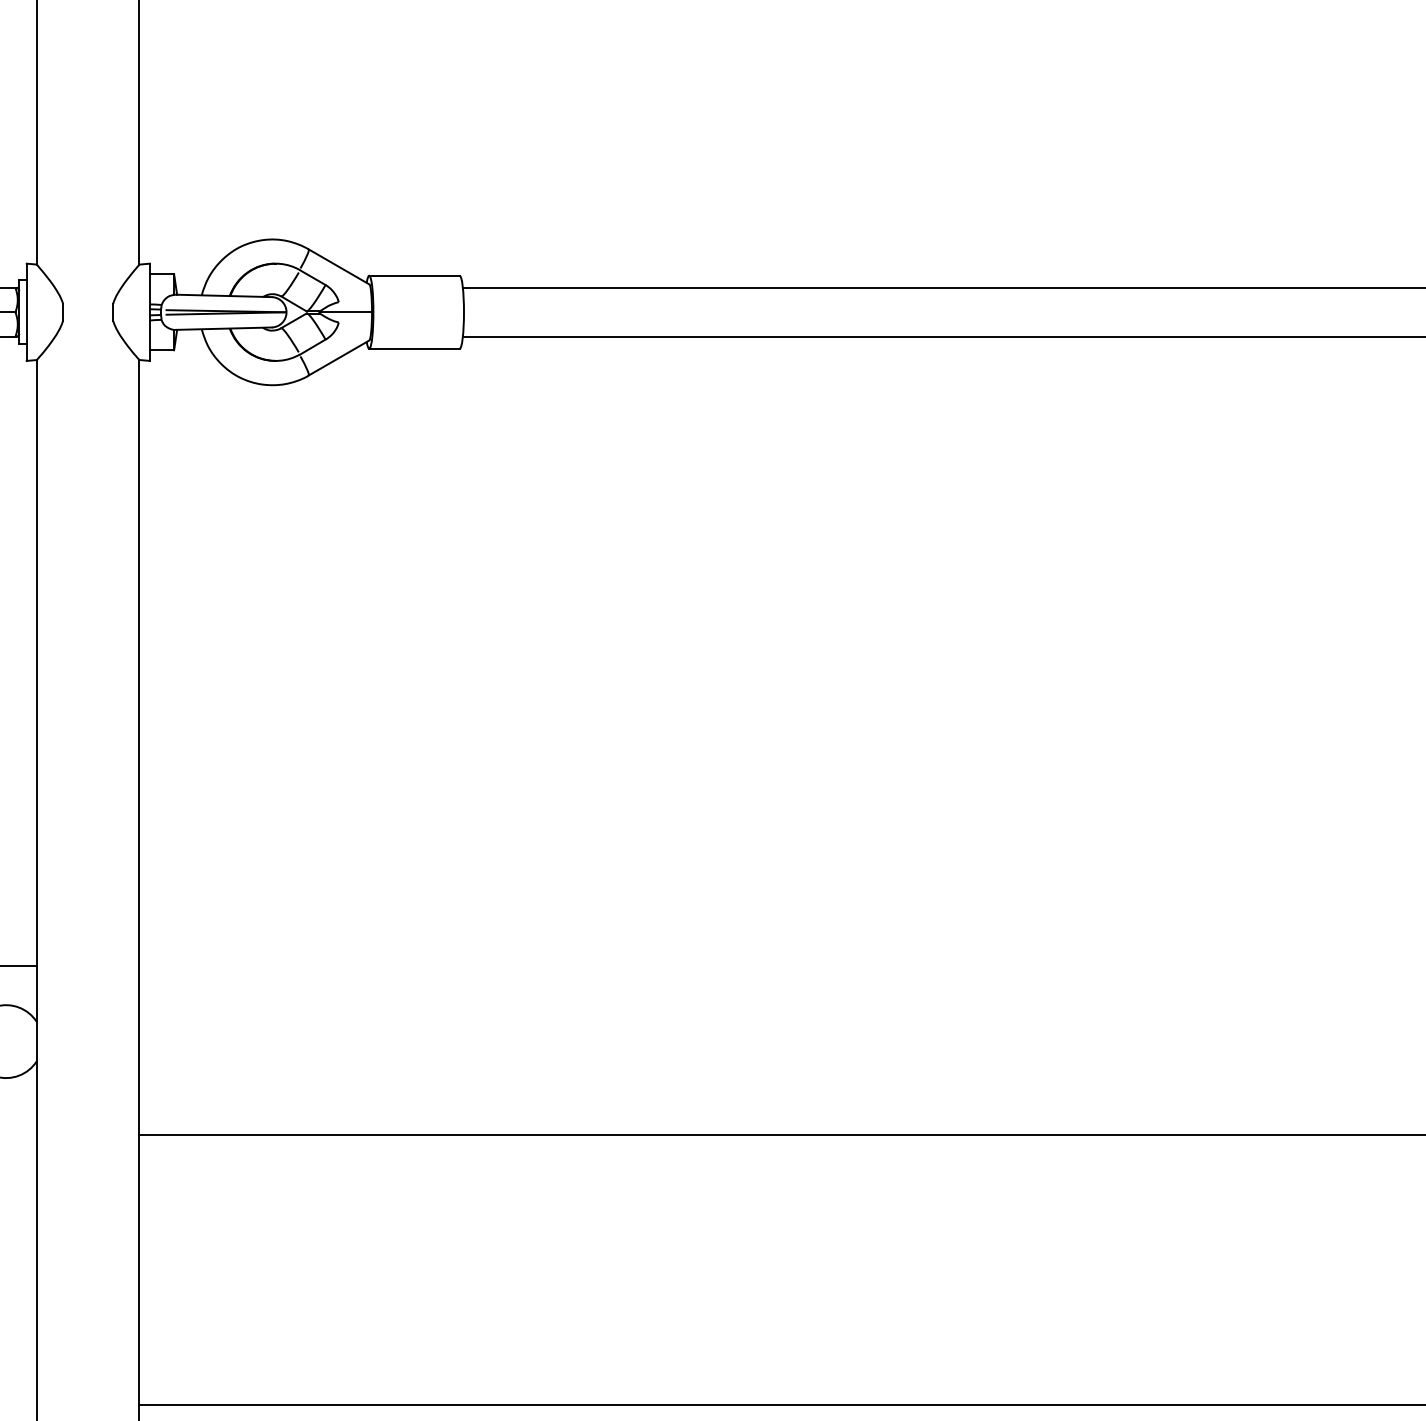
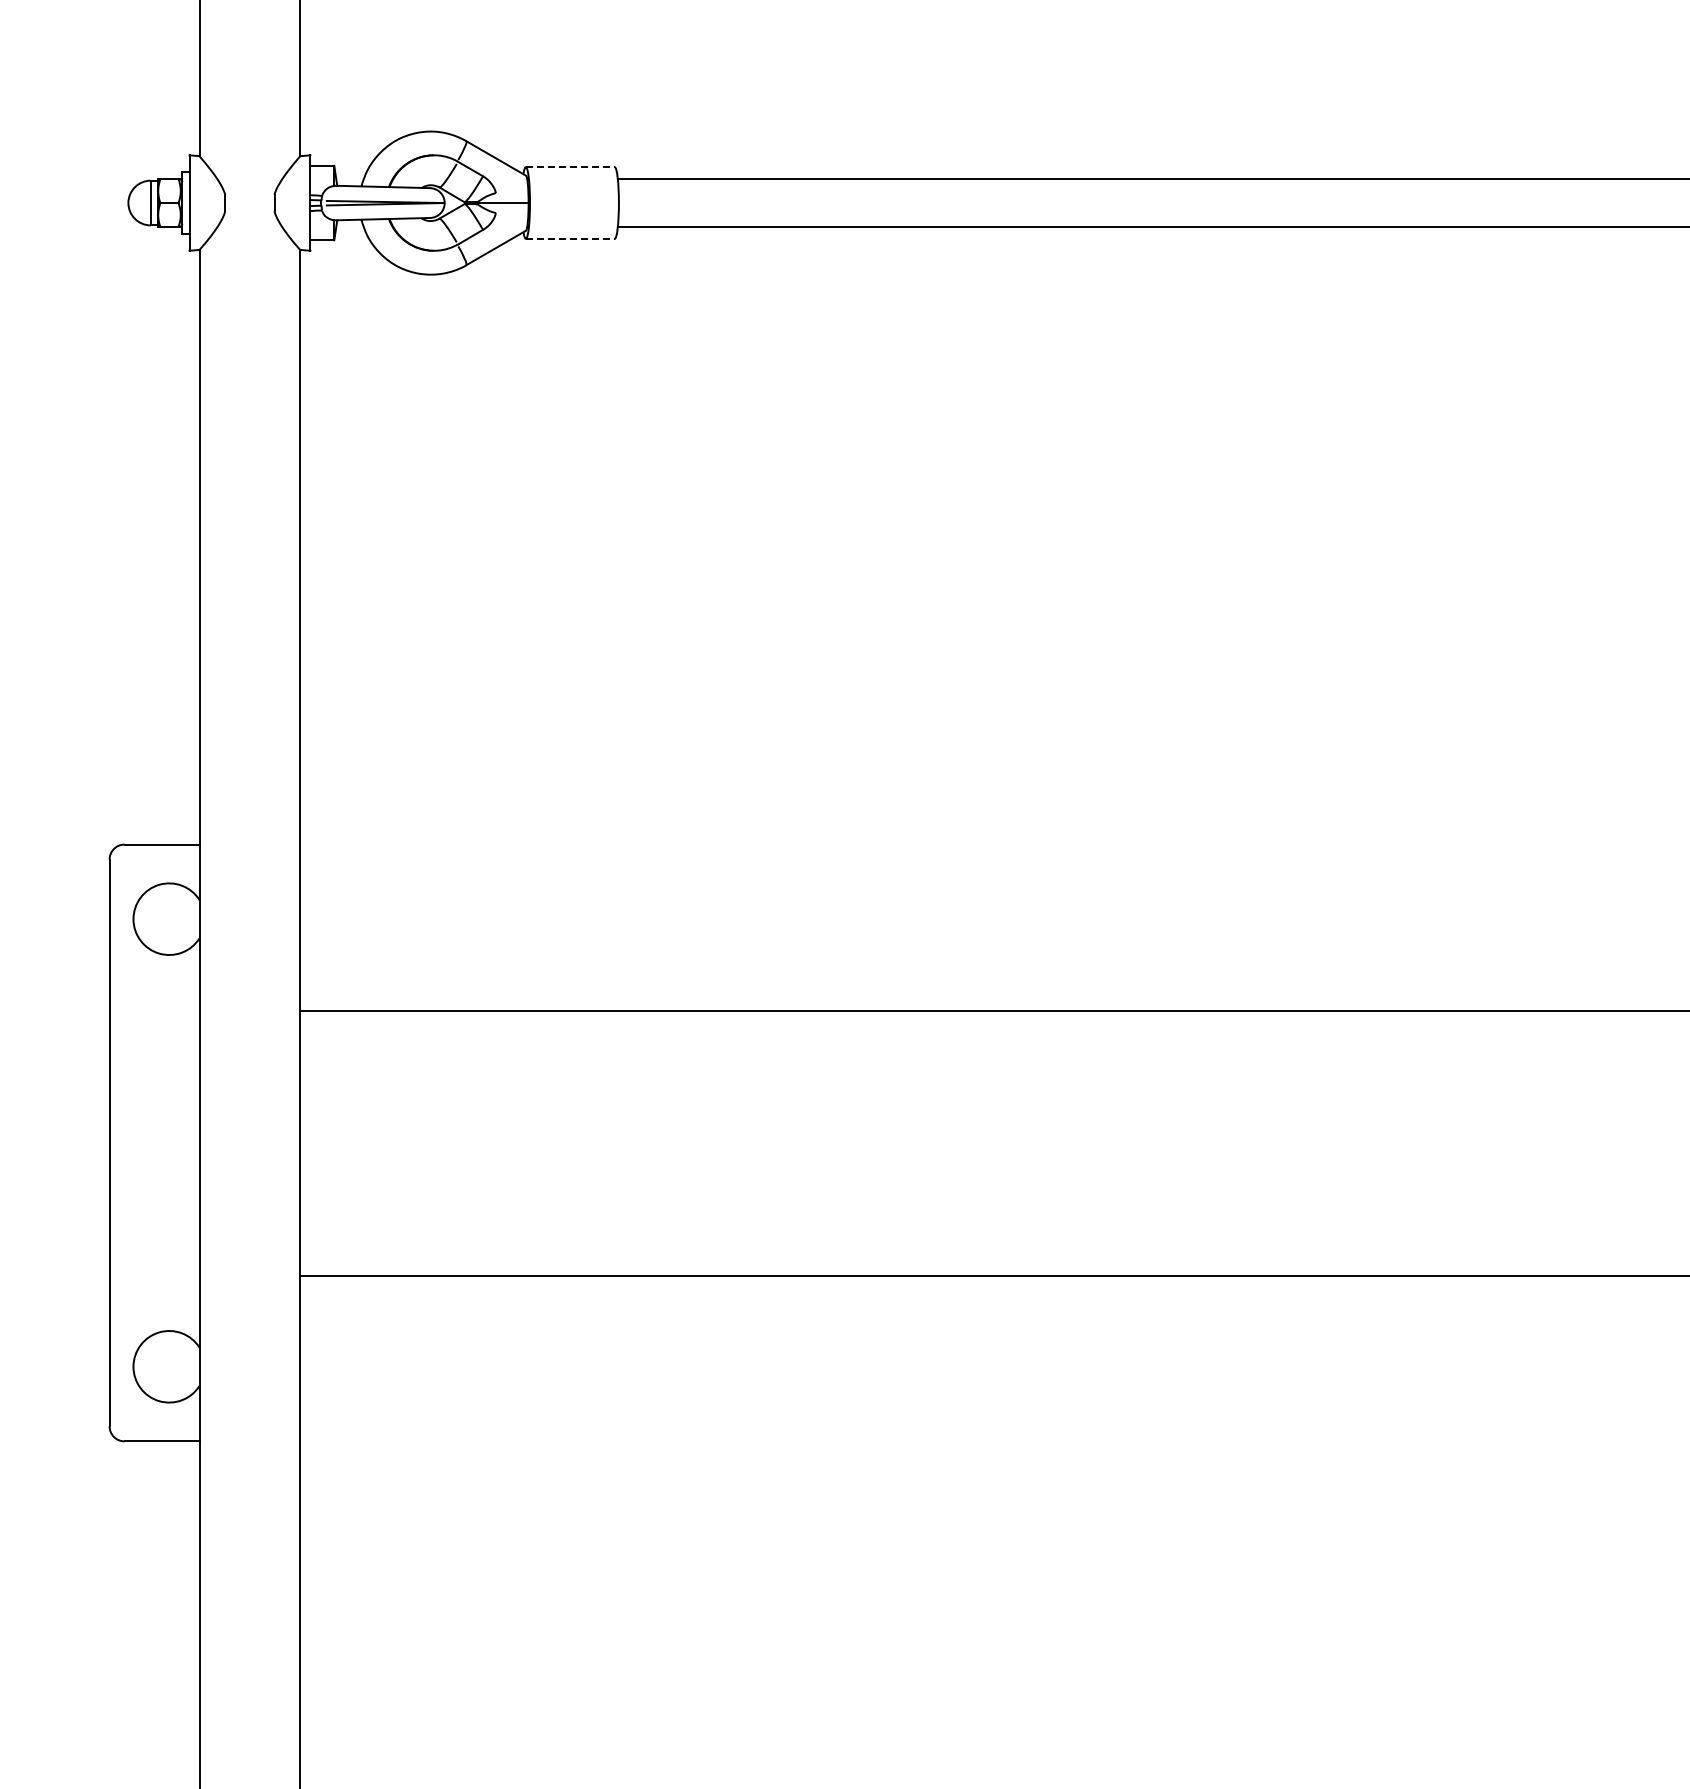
line: (414, 276) -> (570, 167), solid -> dashed
line: (414, 348) -> (570, 238), solid -> dashed

